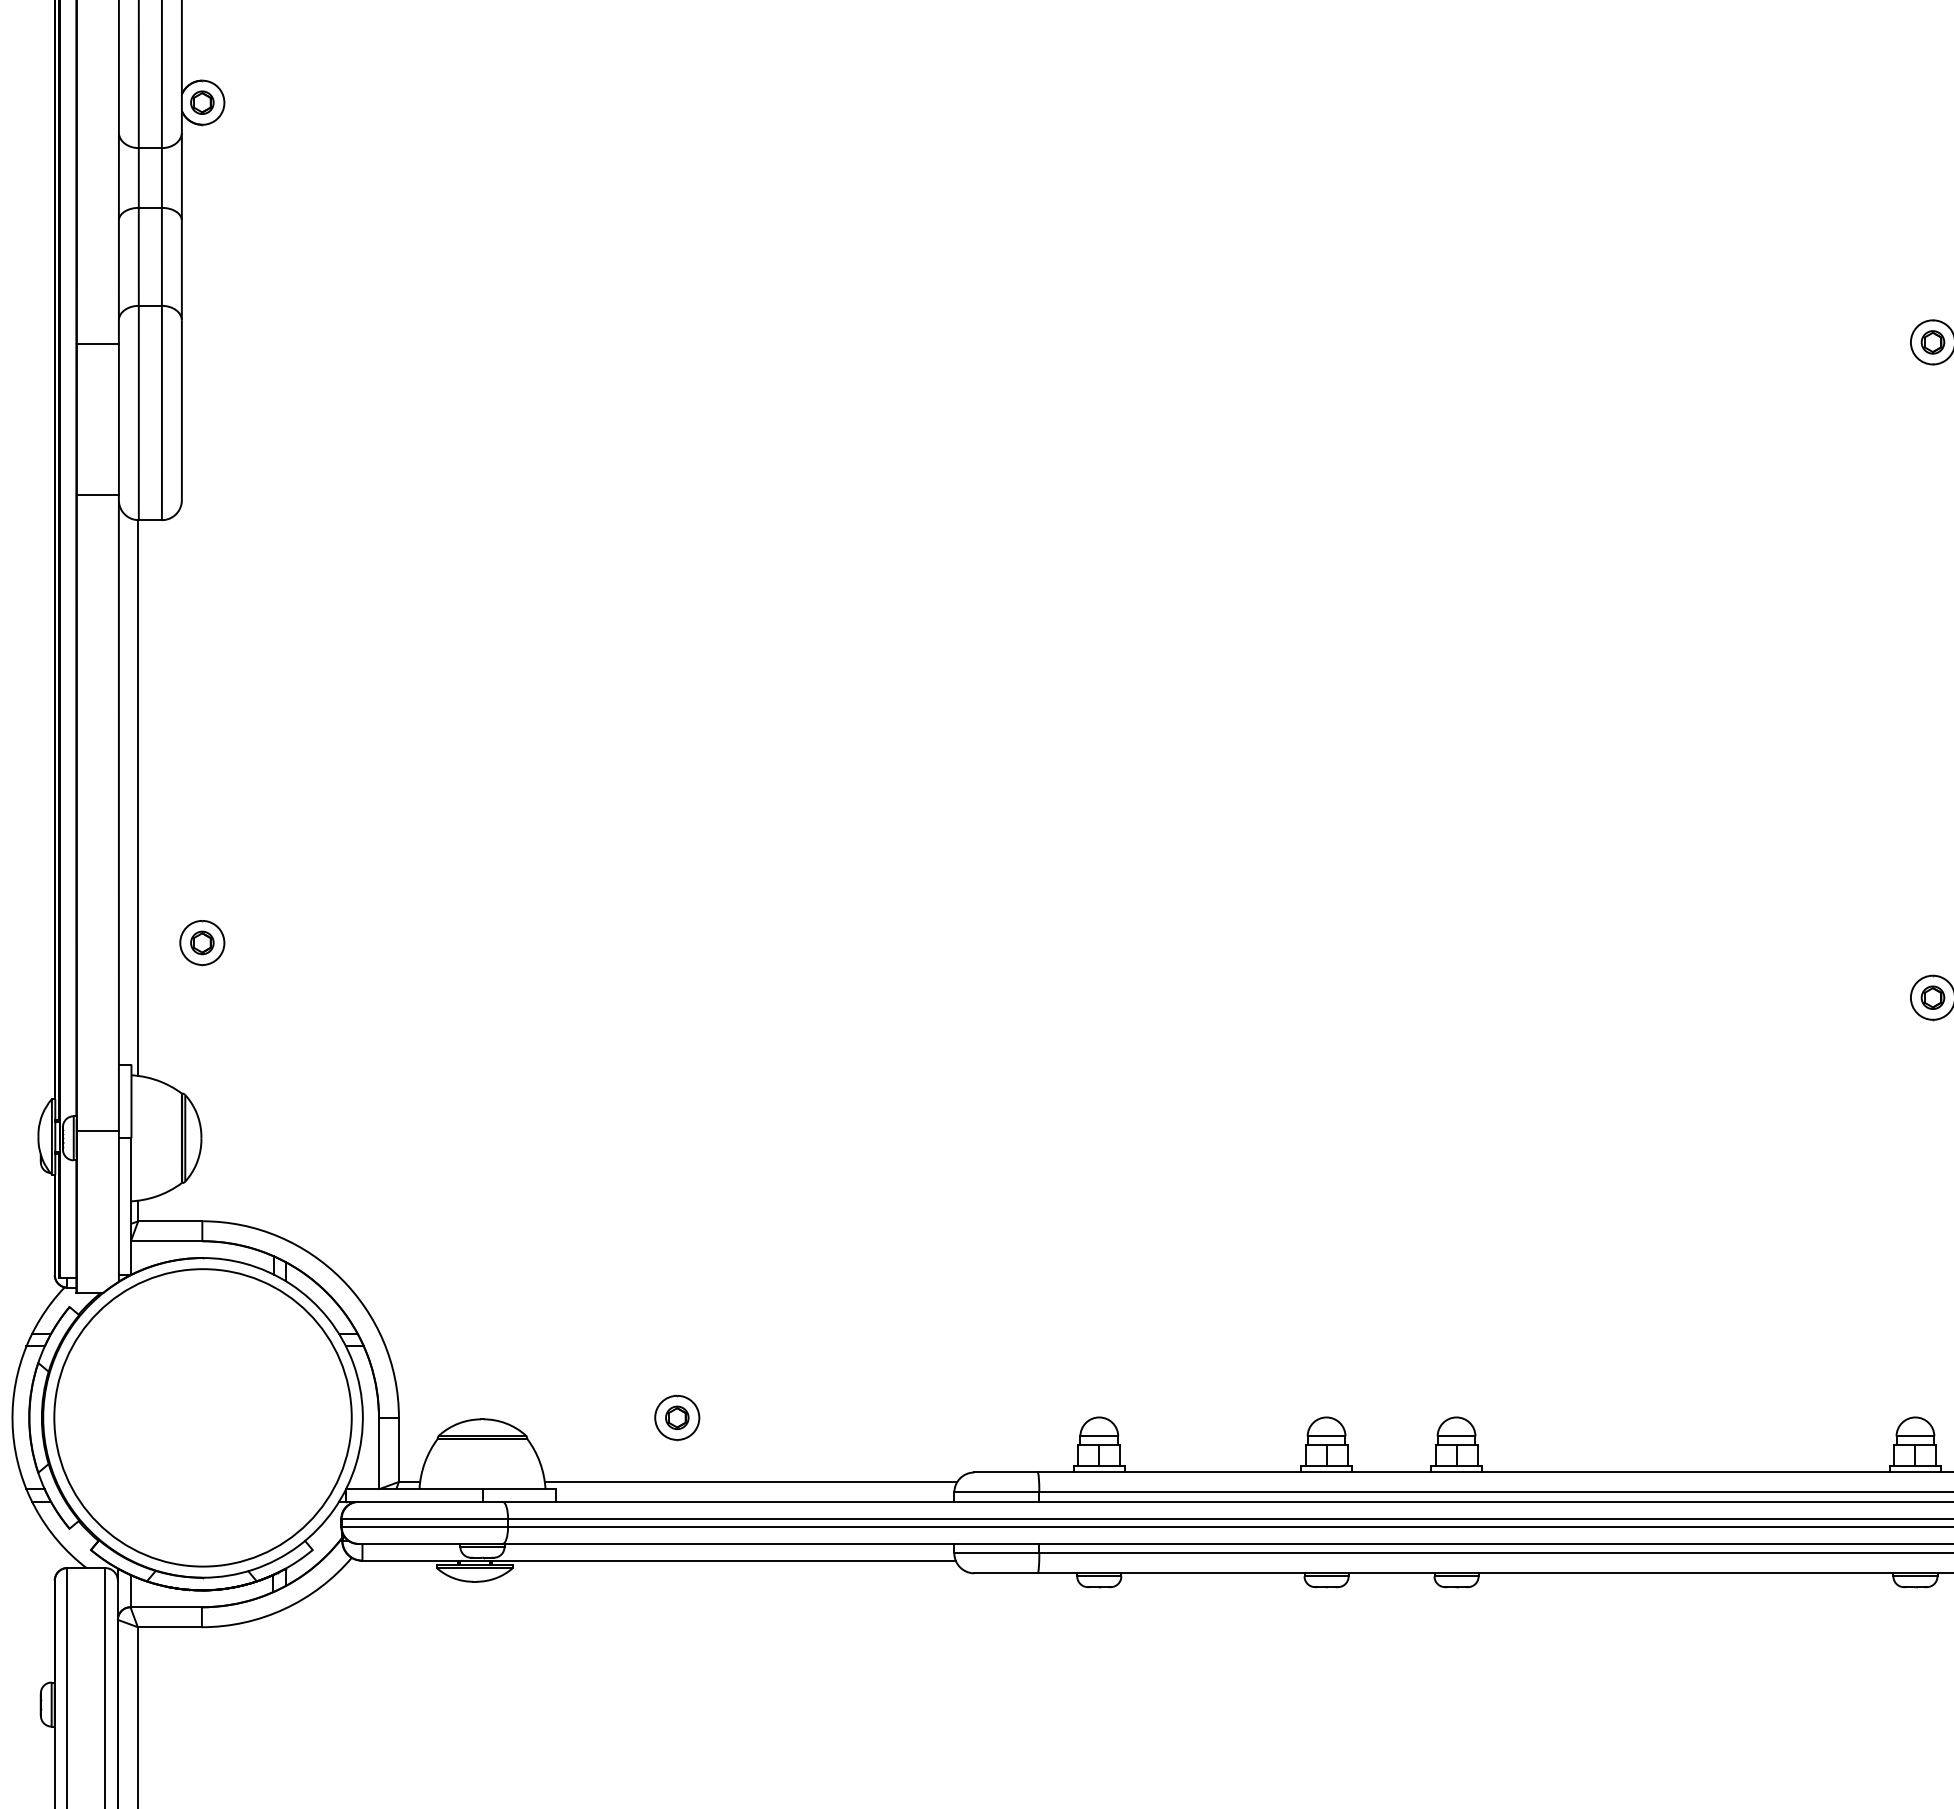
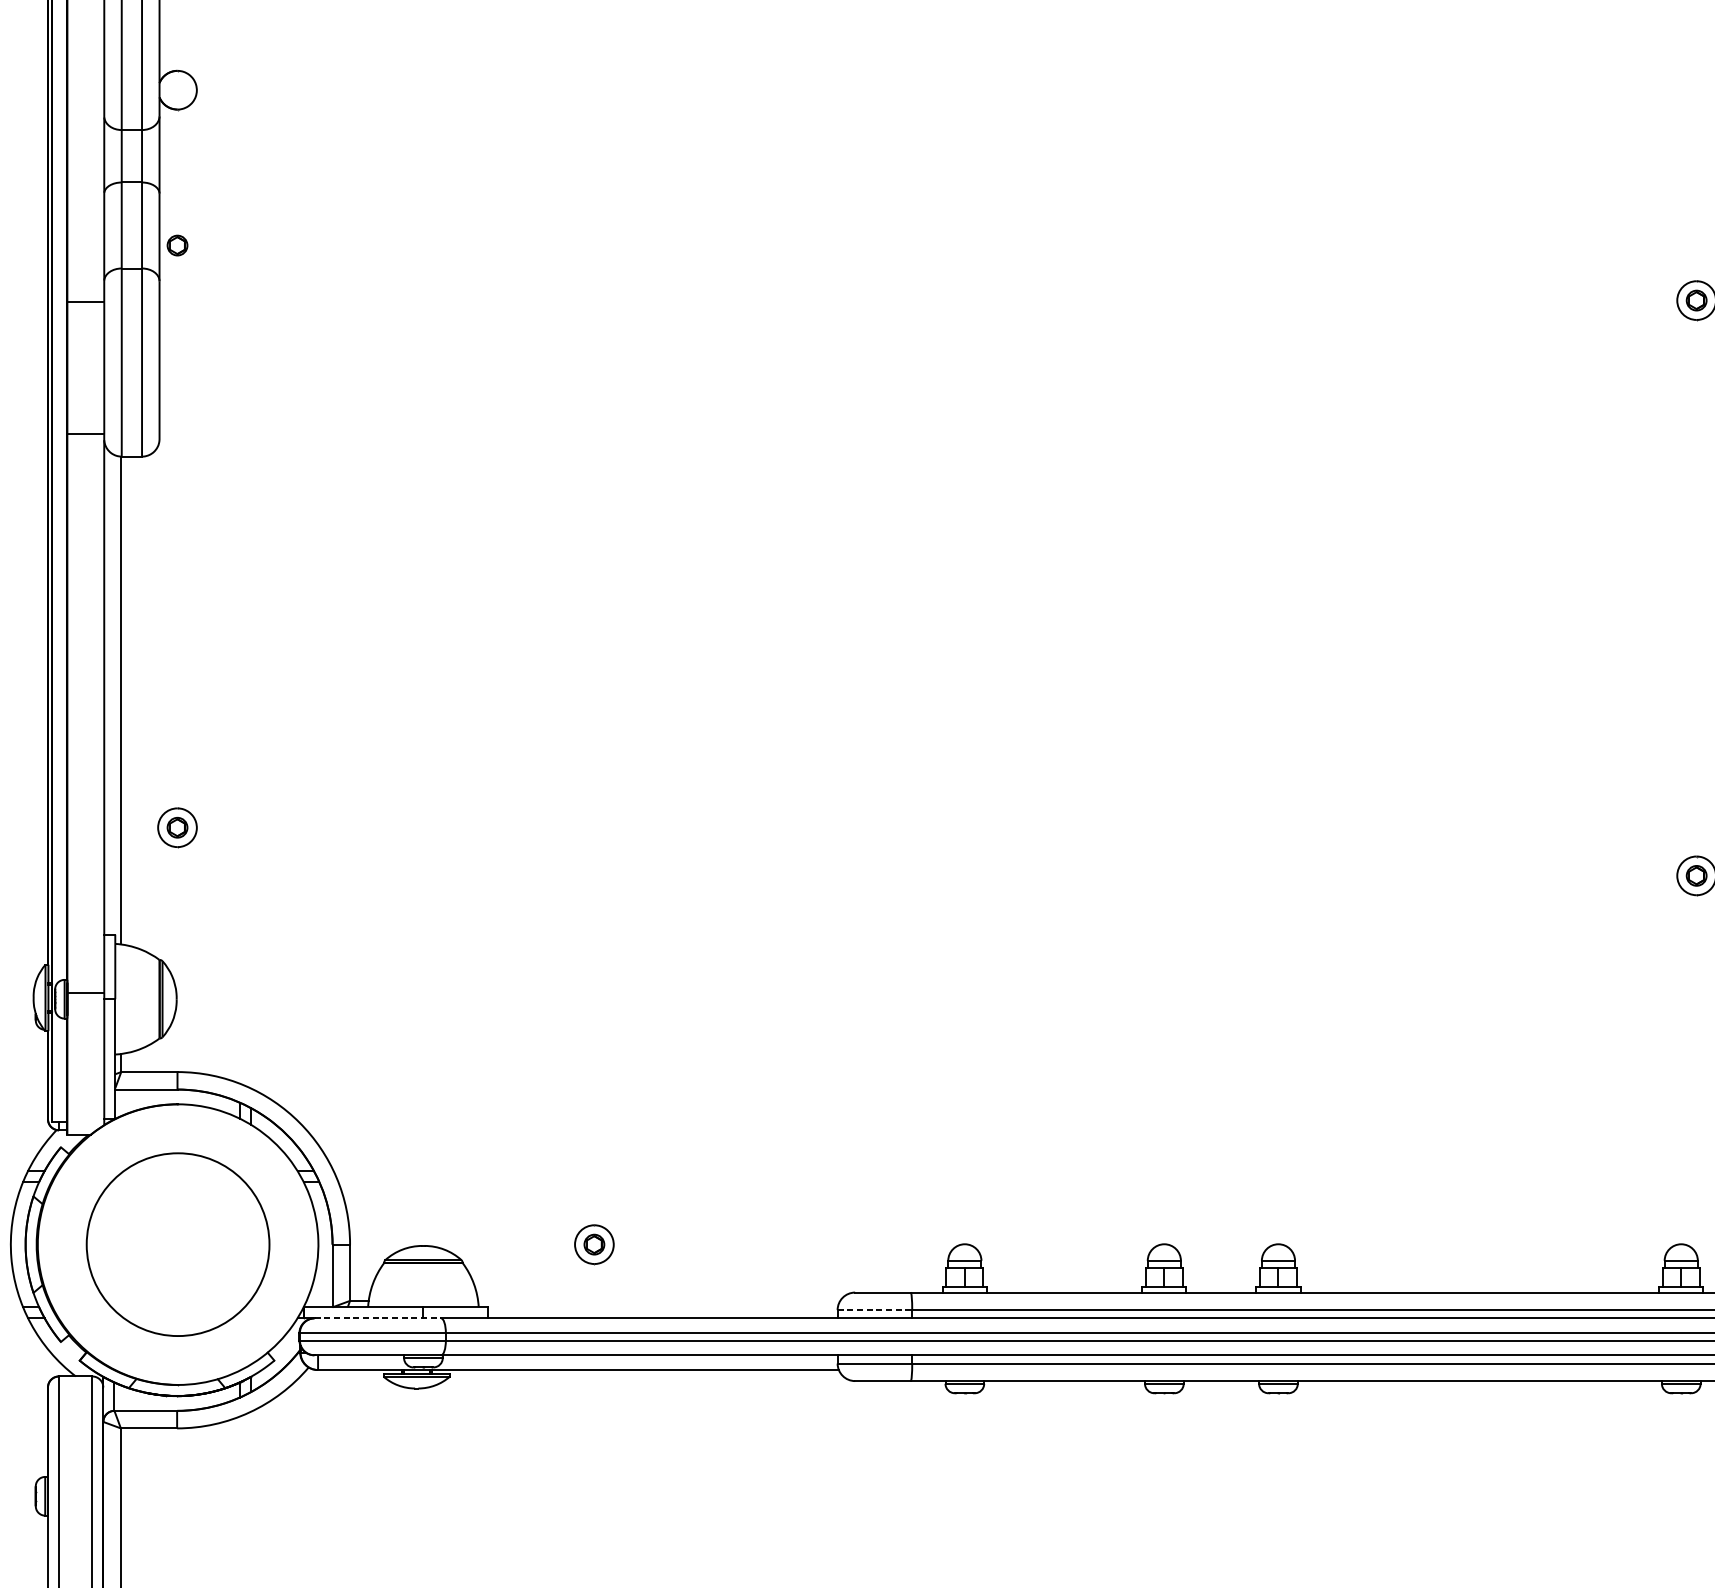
part: (202, 102) -> (177, 245), moved
part: (202, 1417) -> (177, 1244), size x0.7
line: (750, 1481) -> (658, 1300), removed
line: (997, 1492) -> (875, 1310), solid -> dashed
line: (431, 1501) -> (378, 1318), solid -> dashed

